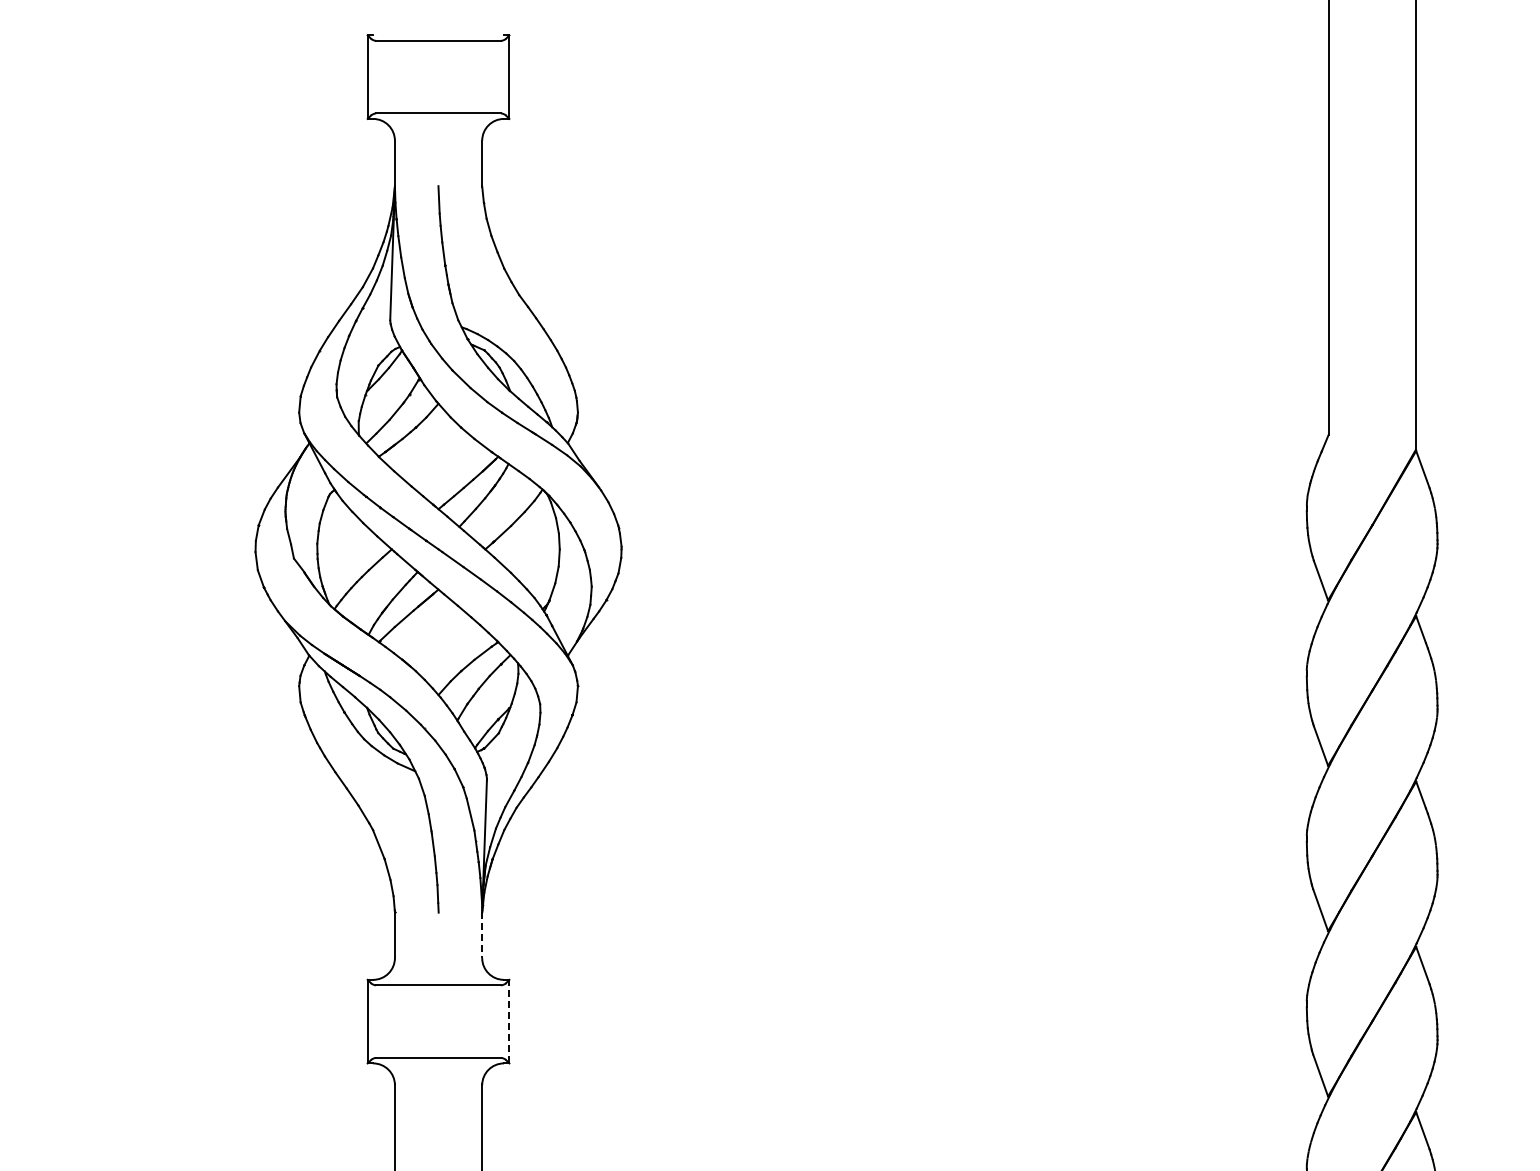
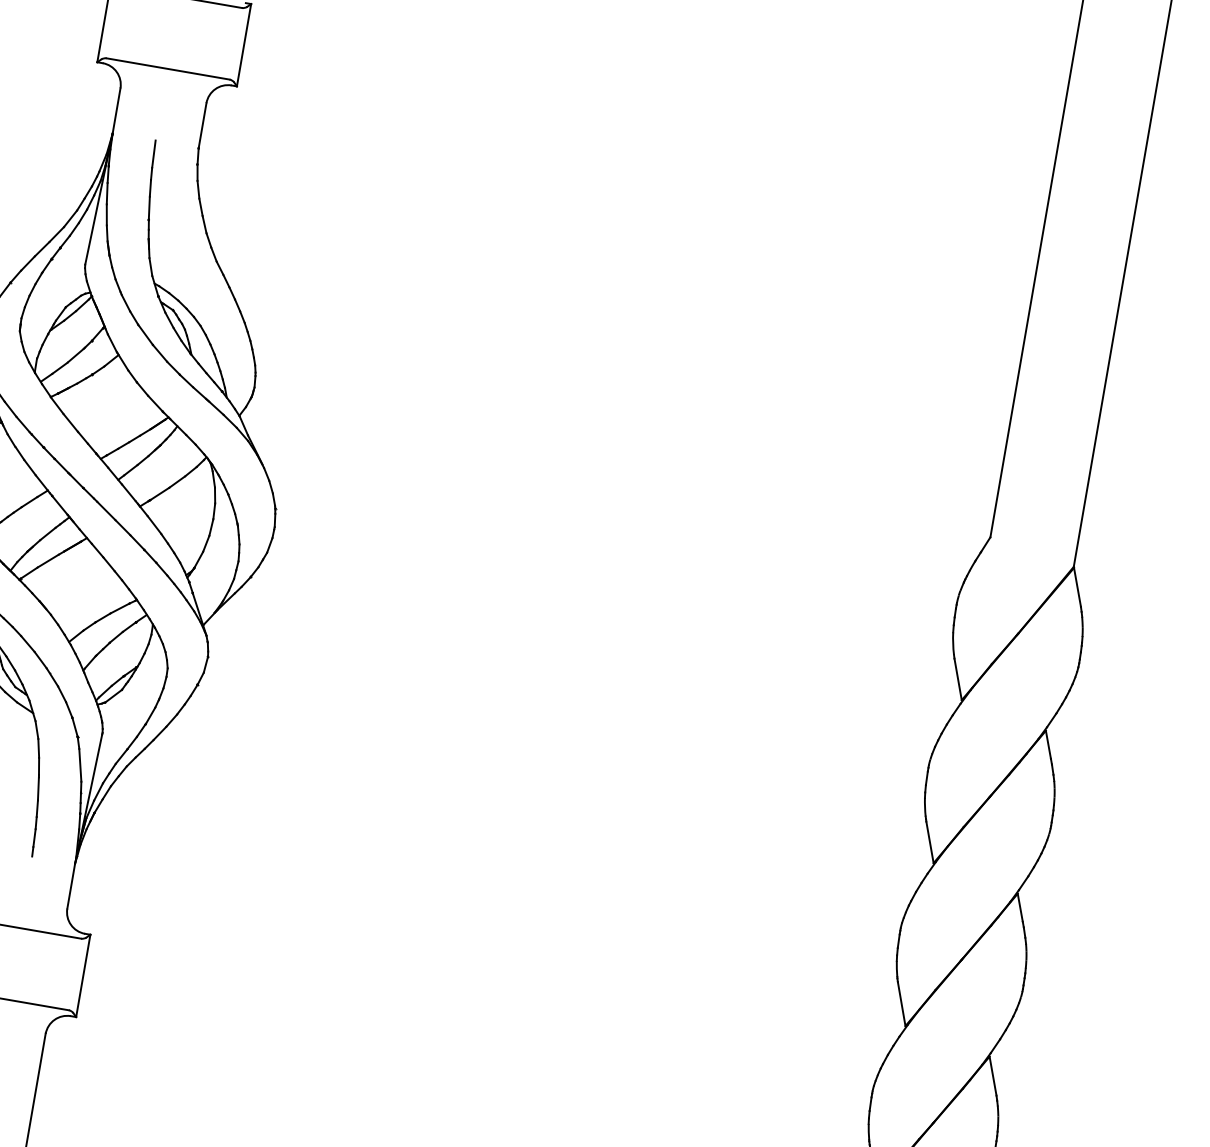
line: (482, 935) -> (71, 886), dashed -> solid
line: (509, 1021) -> (83, 975), dashed -> solid

